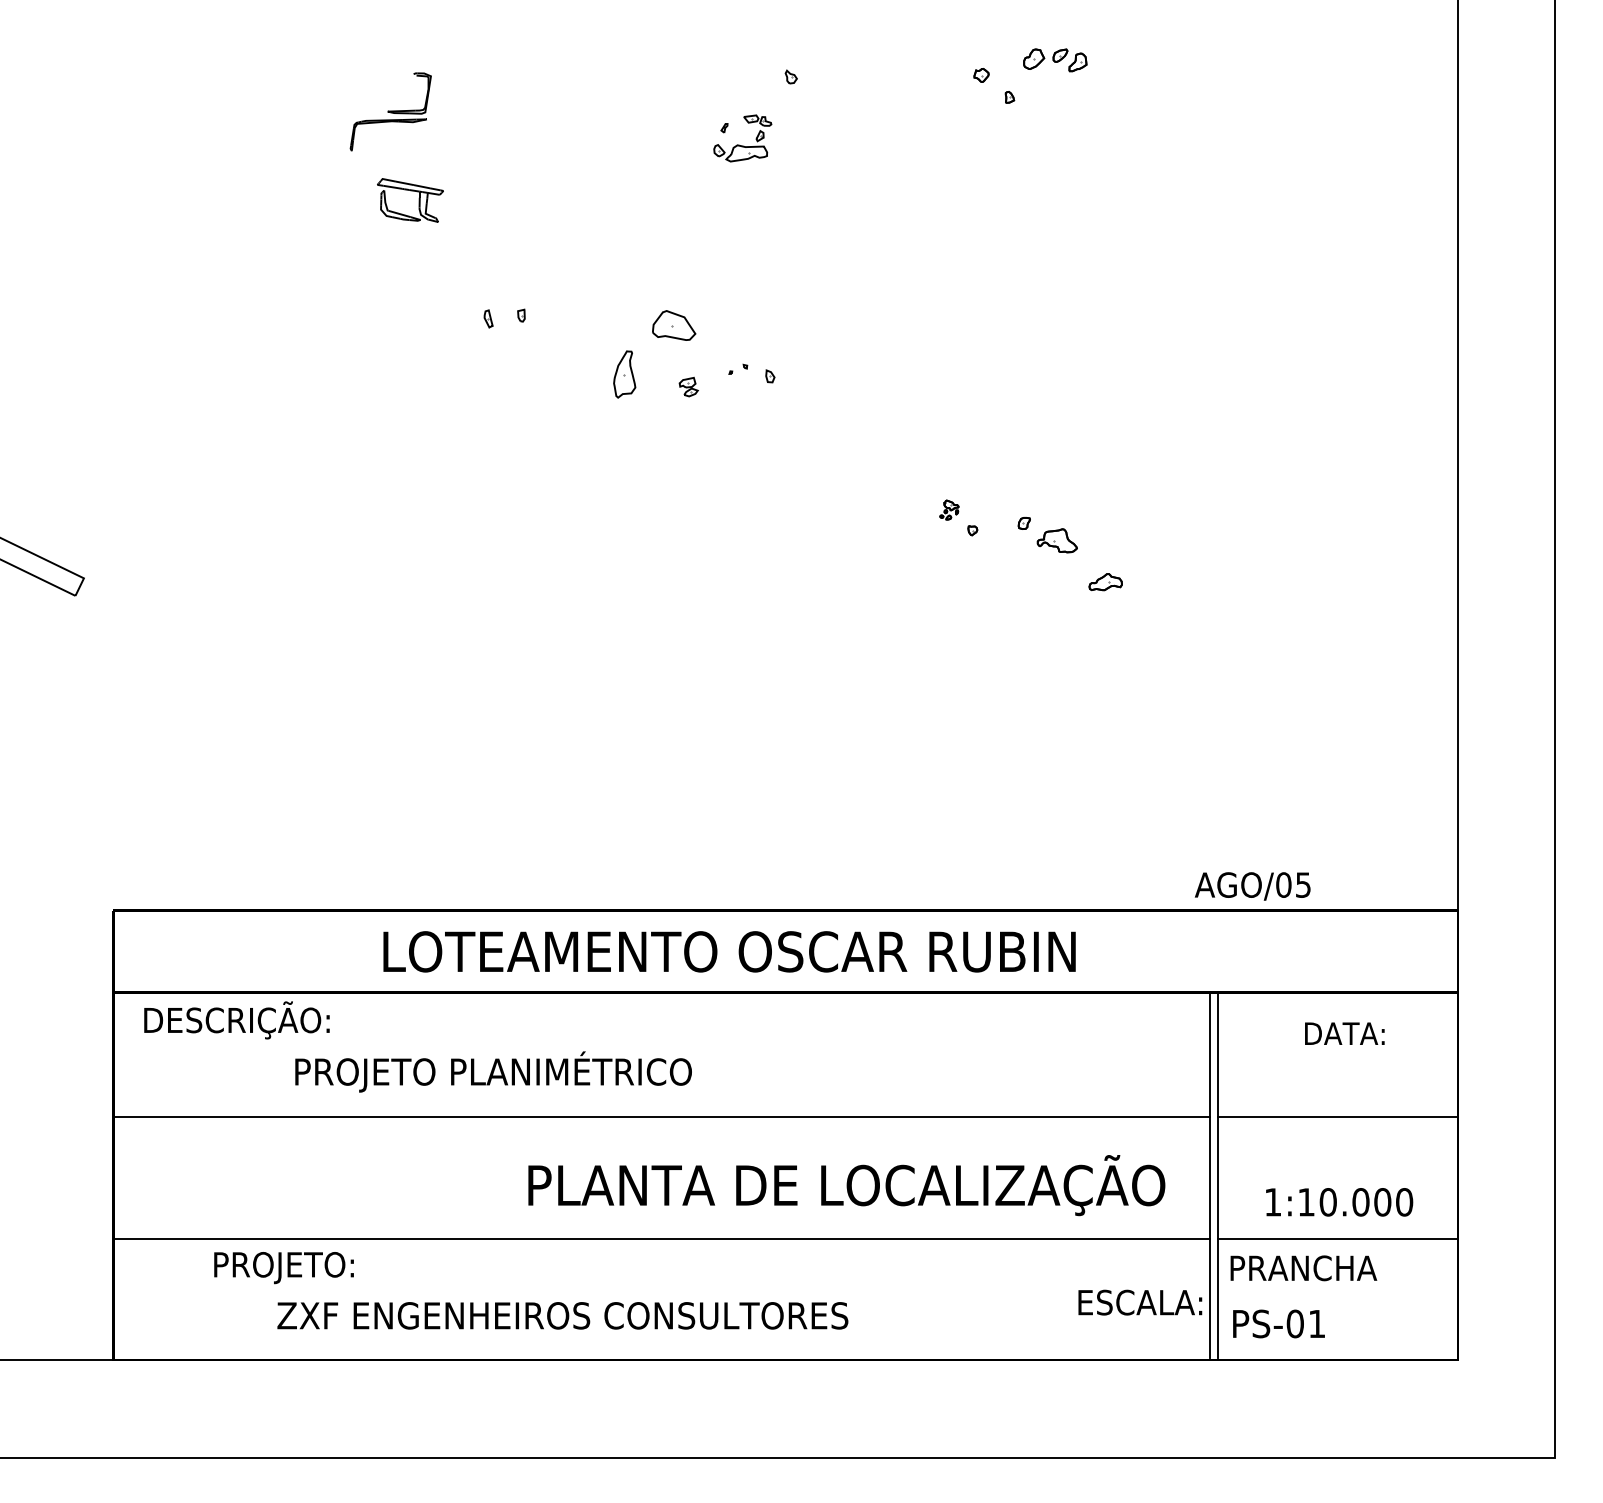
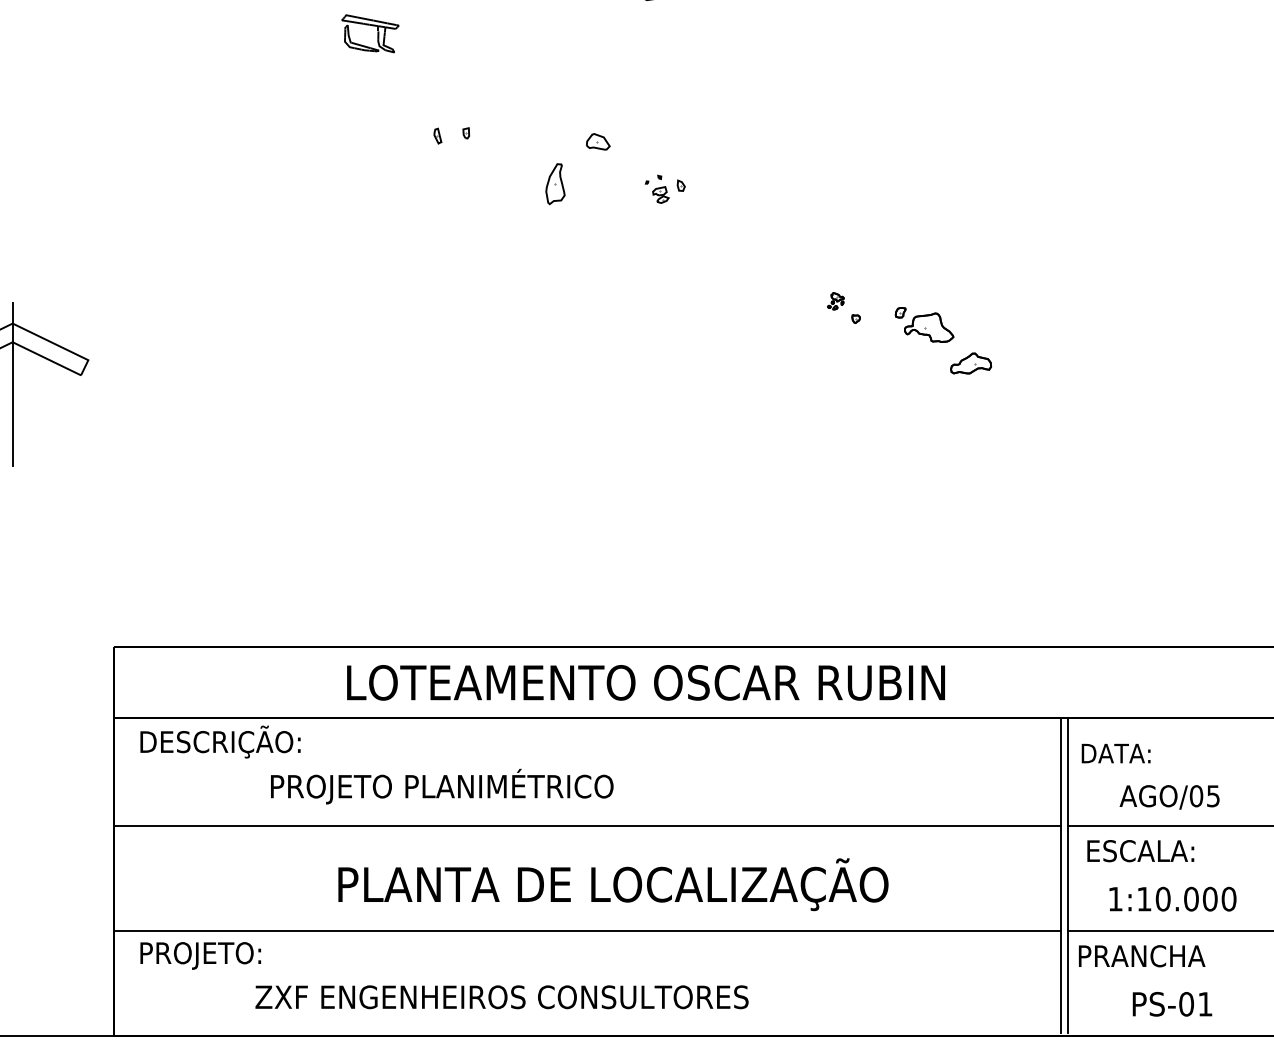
part: (674, 325) -> (598, 141), size x0.62
part: (688, 386) -> (660, 194), moved
part: (1057, 540) -> (929, 327), size x1.43
part: (1105, 581) -> (970, 362), size x1.43
text: (1252, 886) -> (1169, 797), moved
text: (1344, 1033) -> (1115, 753), moved
text: (846, 1185) -> (613, 884), moved
text: (283, 1268) -> (200, 956), moved
text: (1140, 1302) -> (1140, 850), moved
text: (1278, 1323) -> (1172, 1003), moved

